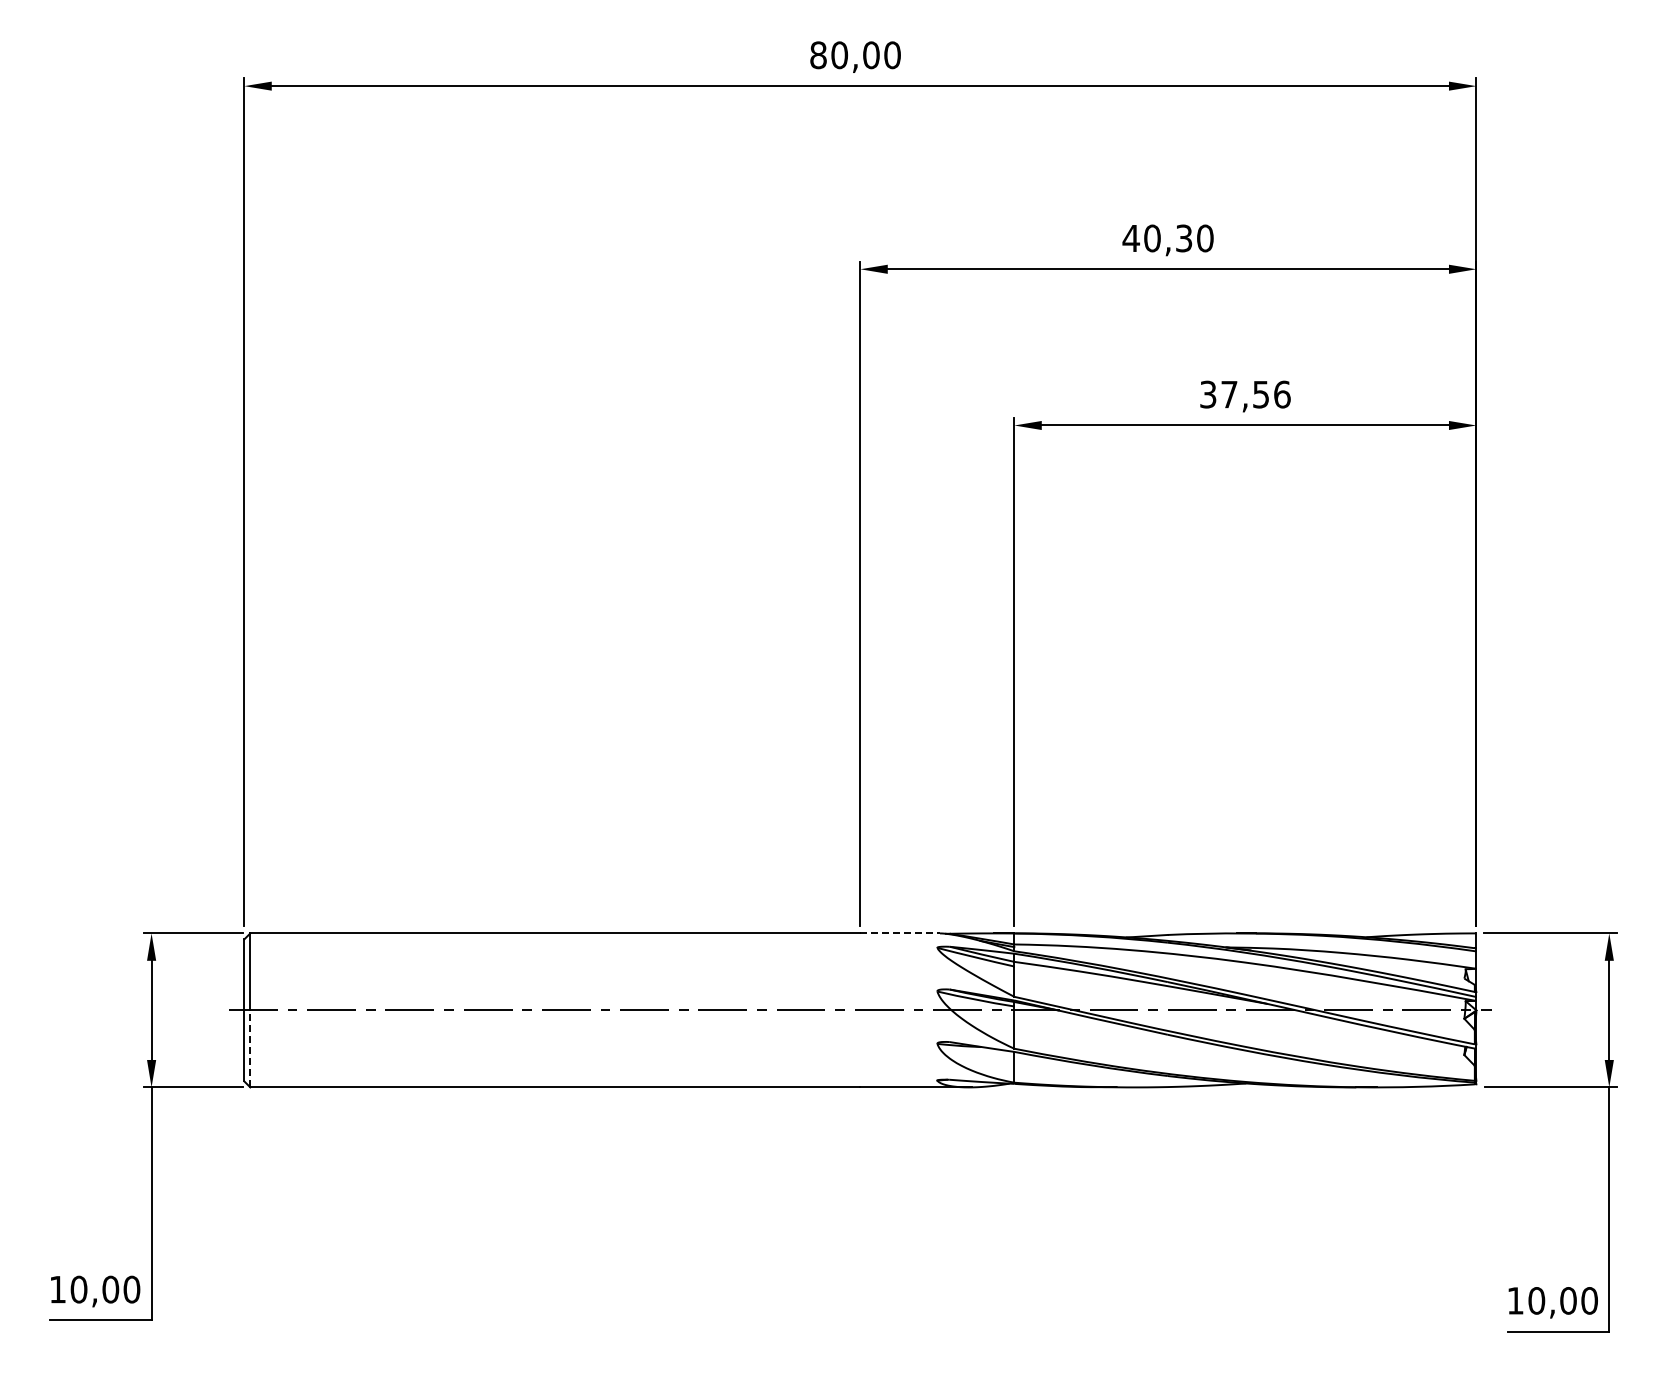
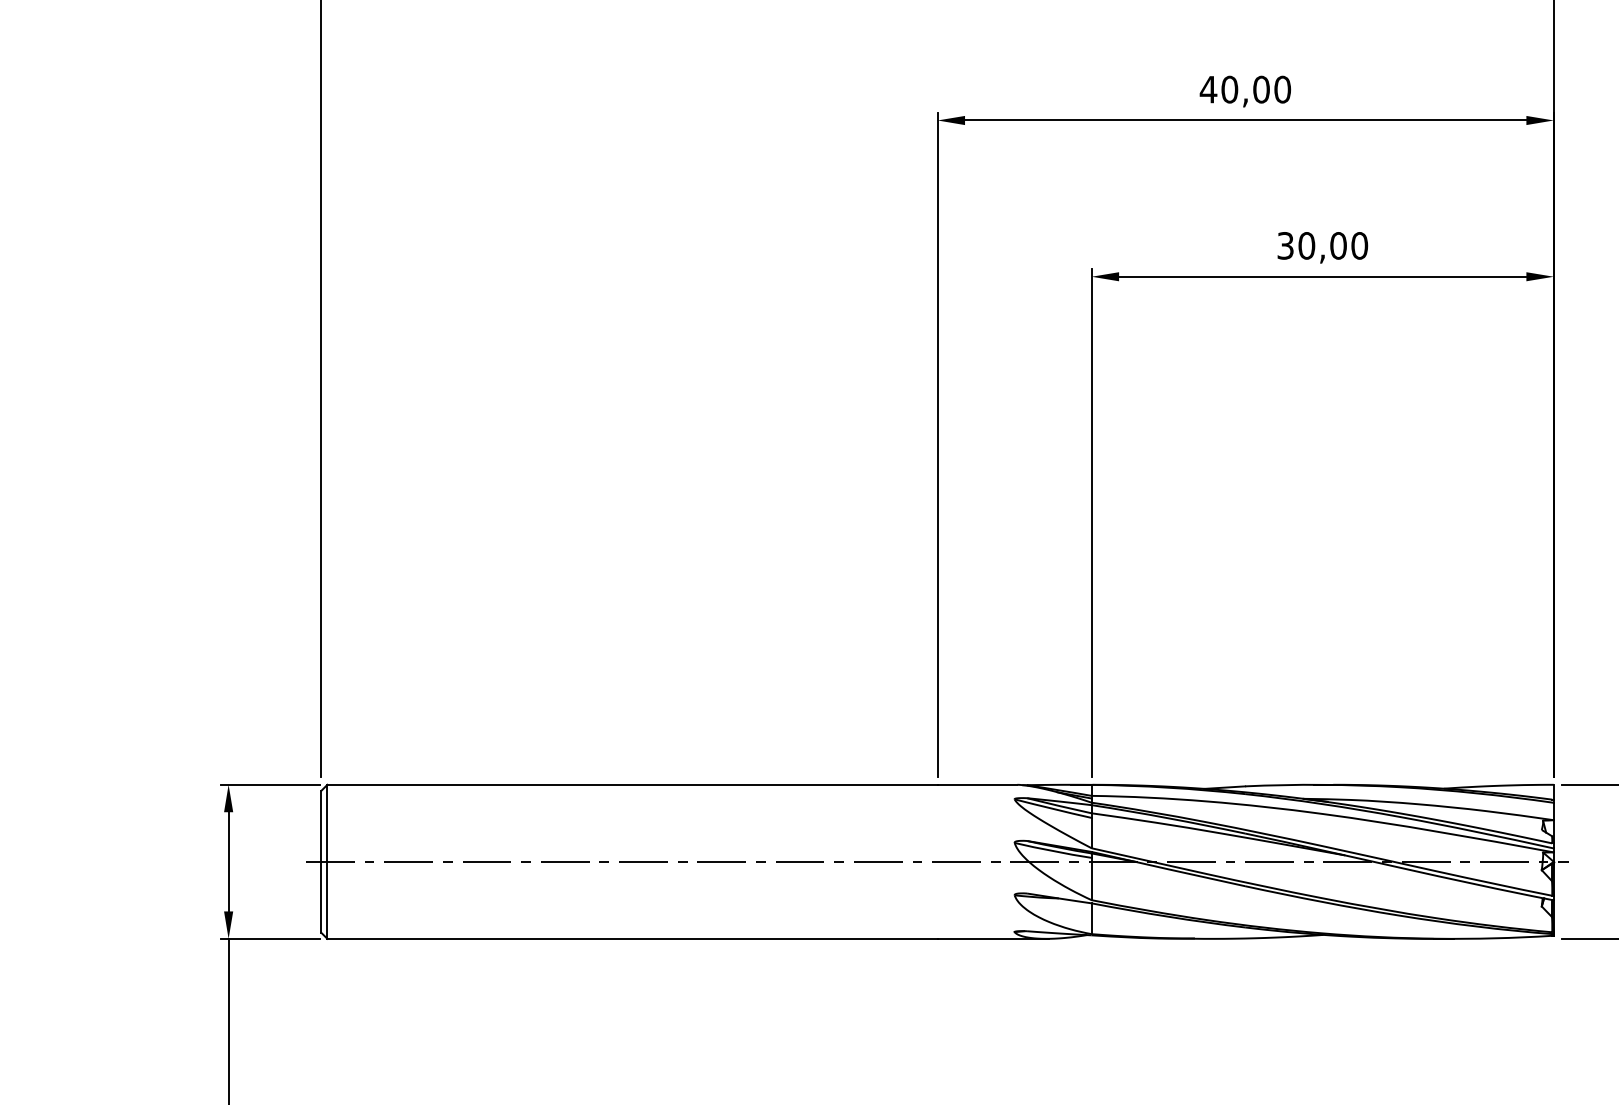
text: (1183, 238) -> (1260, 89), 40,30 -> 40,00
text: (1255, 394) -> (1332, 245), 37,56 -> 30,00
line: (900, 933) -> (977, 784), dashed -> solid
line: (250, 1048) -> (327, 899), dashed -> solid

